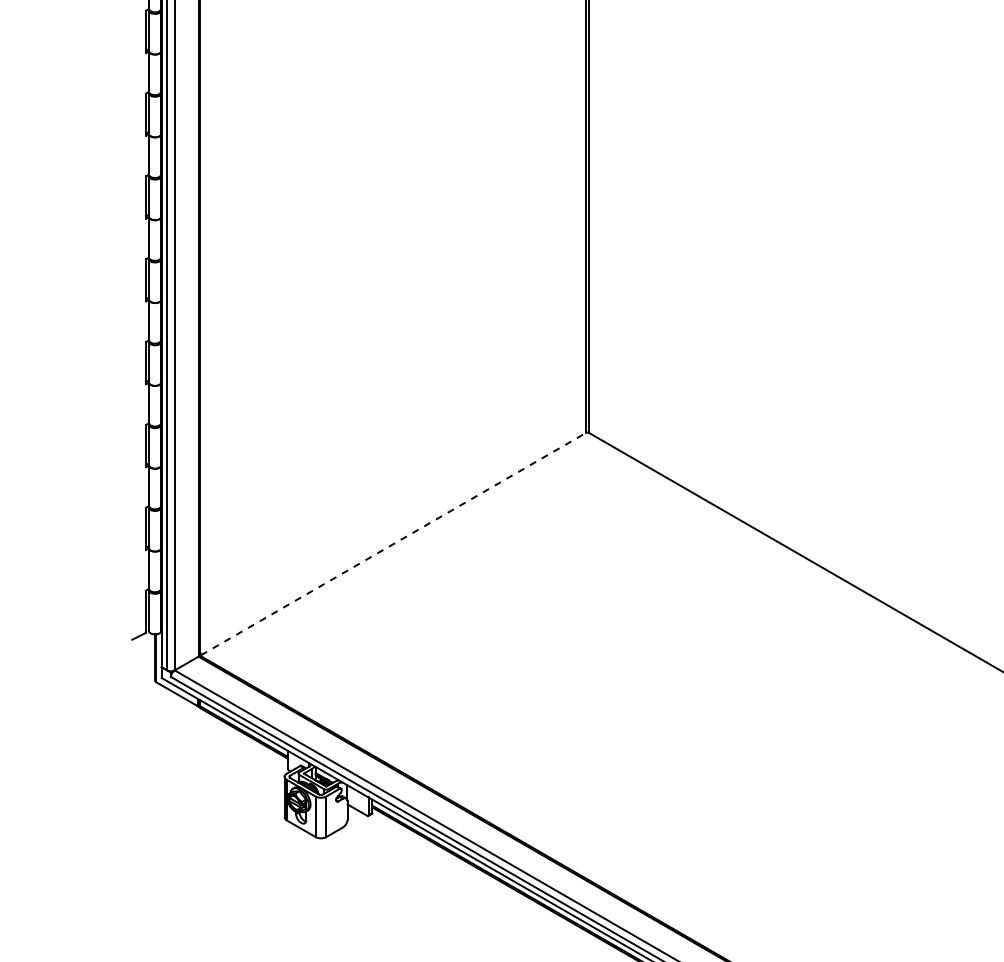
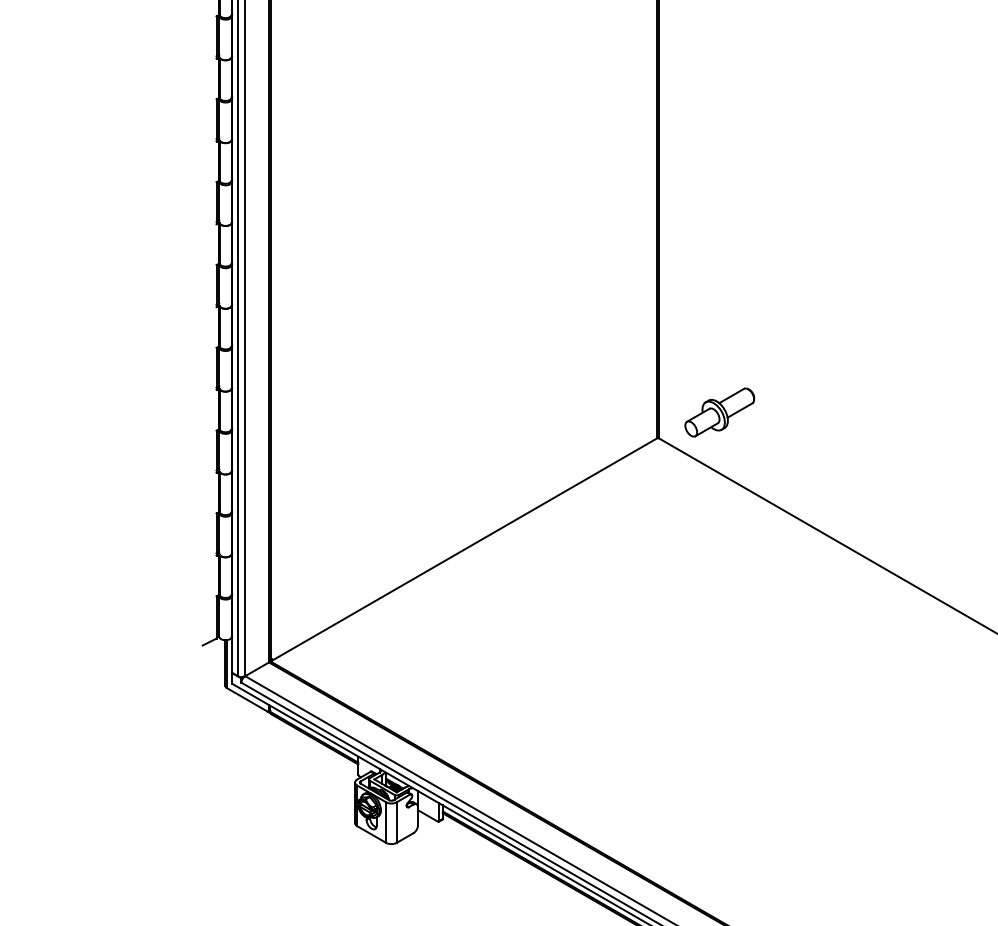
part: (649, 406) -> (719, 412), added
line: (393, 543) -> (463, 549), dashed -> solid

